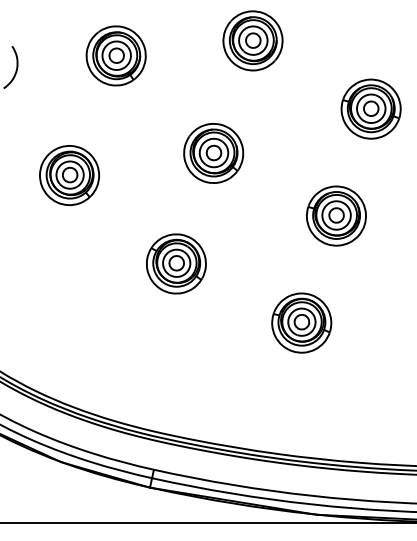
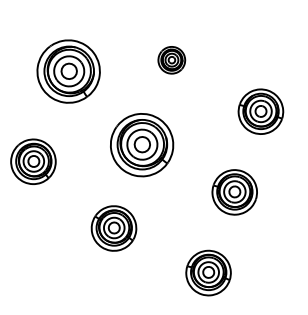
part: (252, 40) -> (171, 59), size x0.6
part: (115, 55) -> (68, 71), size x1.4
part: (213, 153) -> (142, 145), size x1.4

